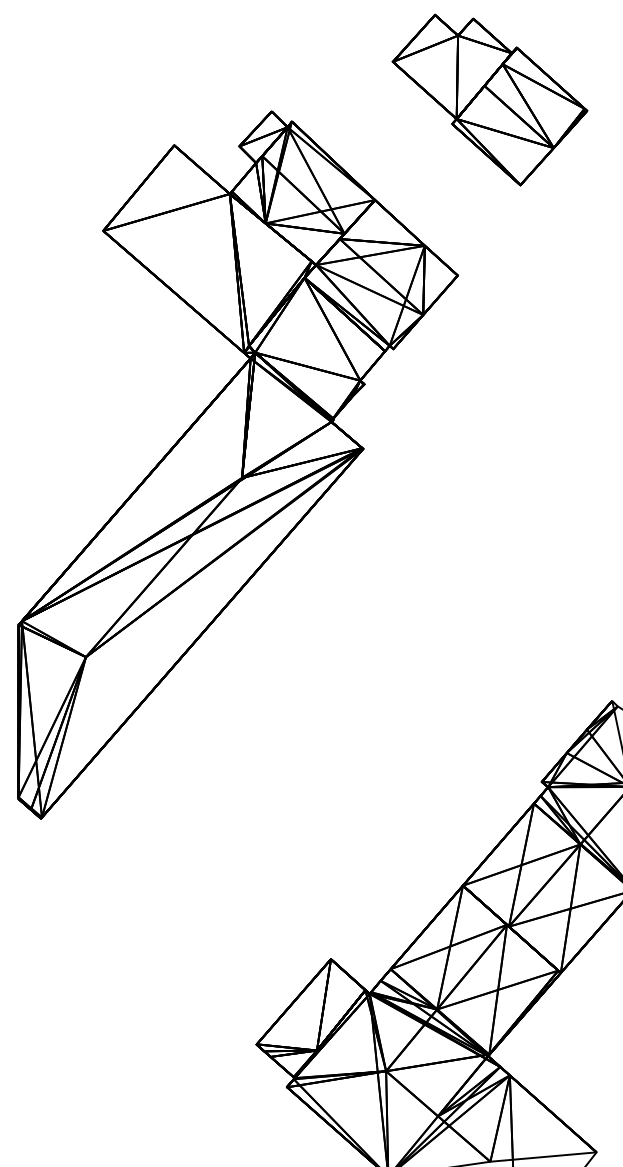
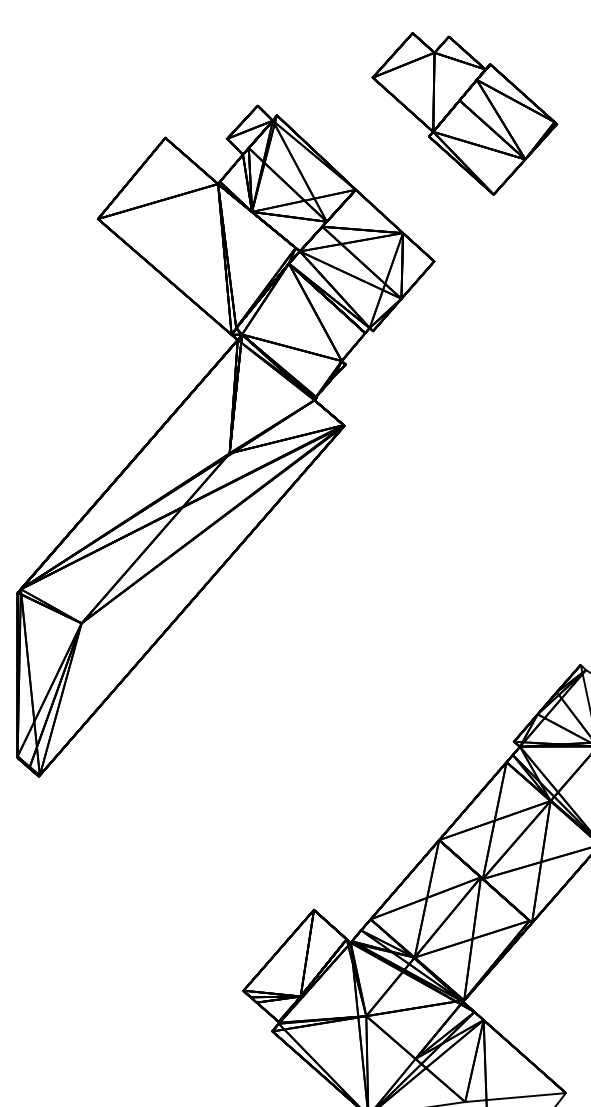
part: (489, 99) -> (464, 113), moved

